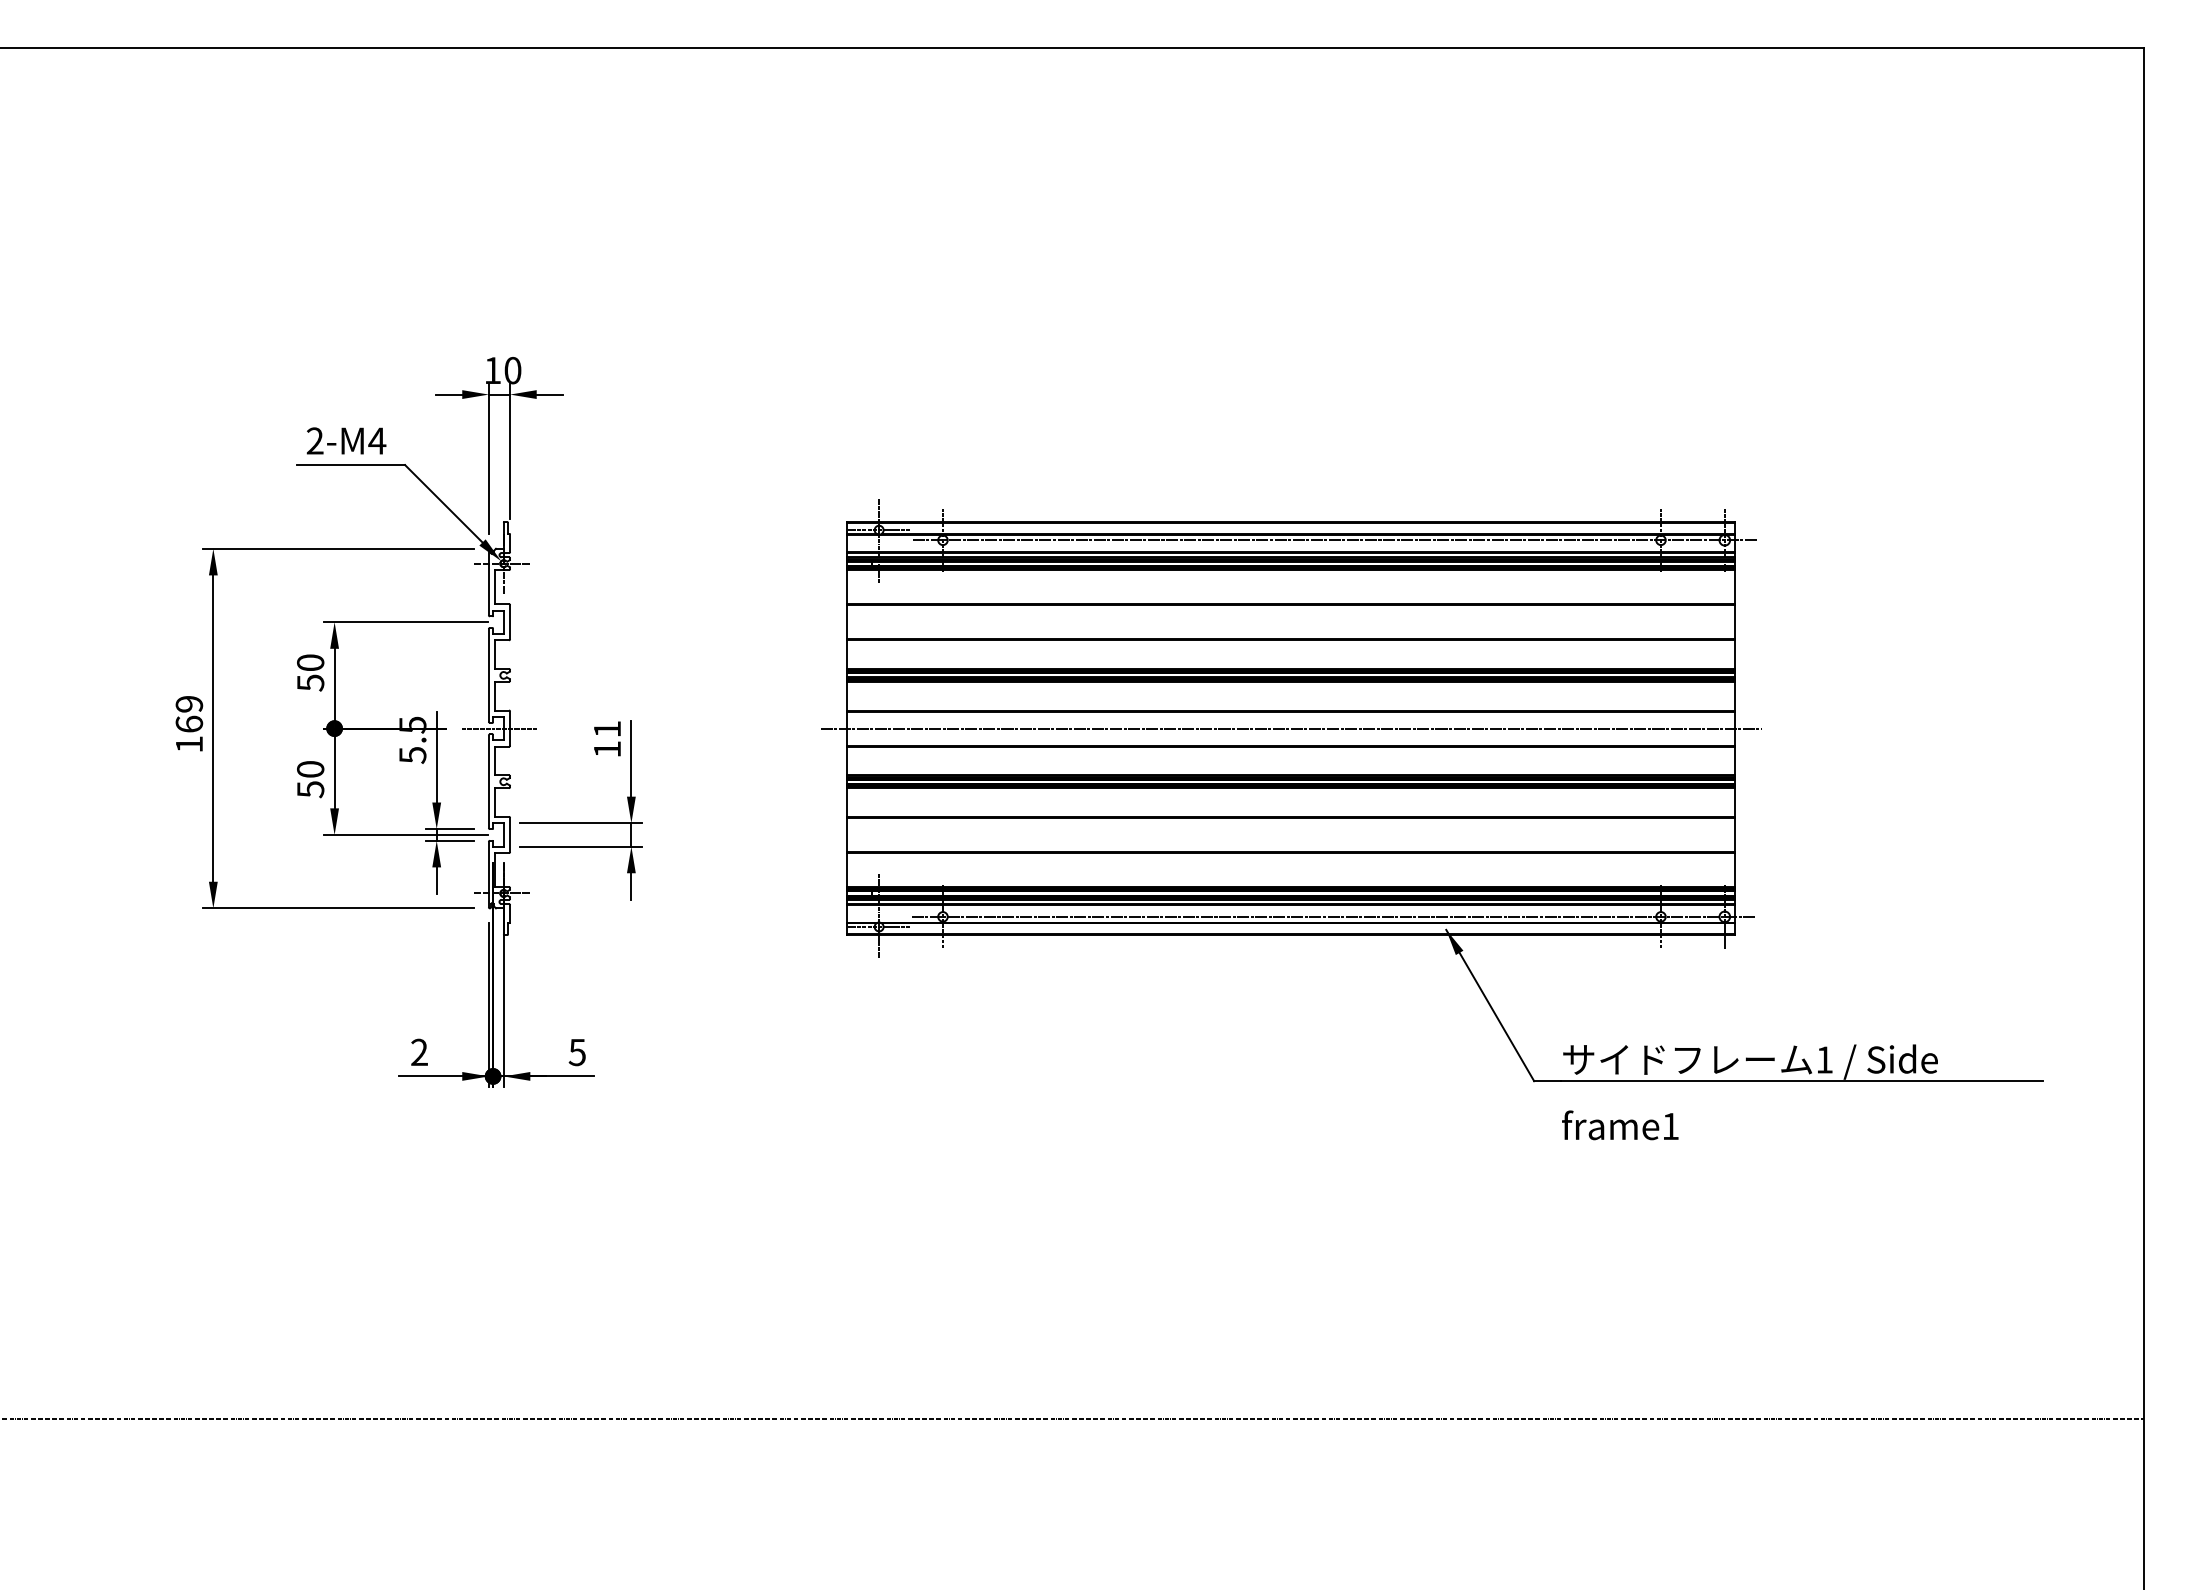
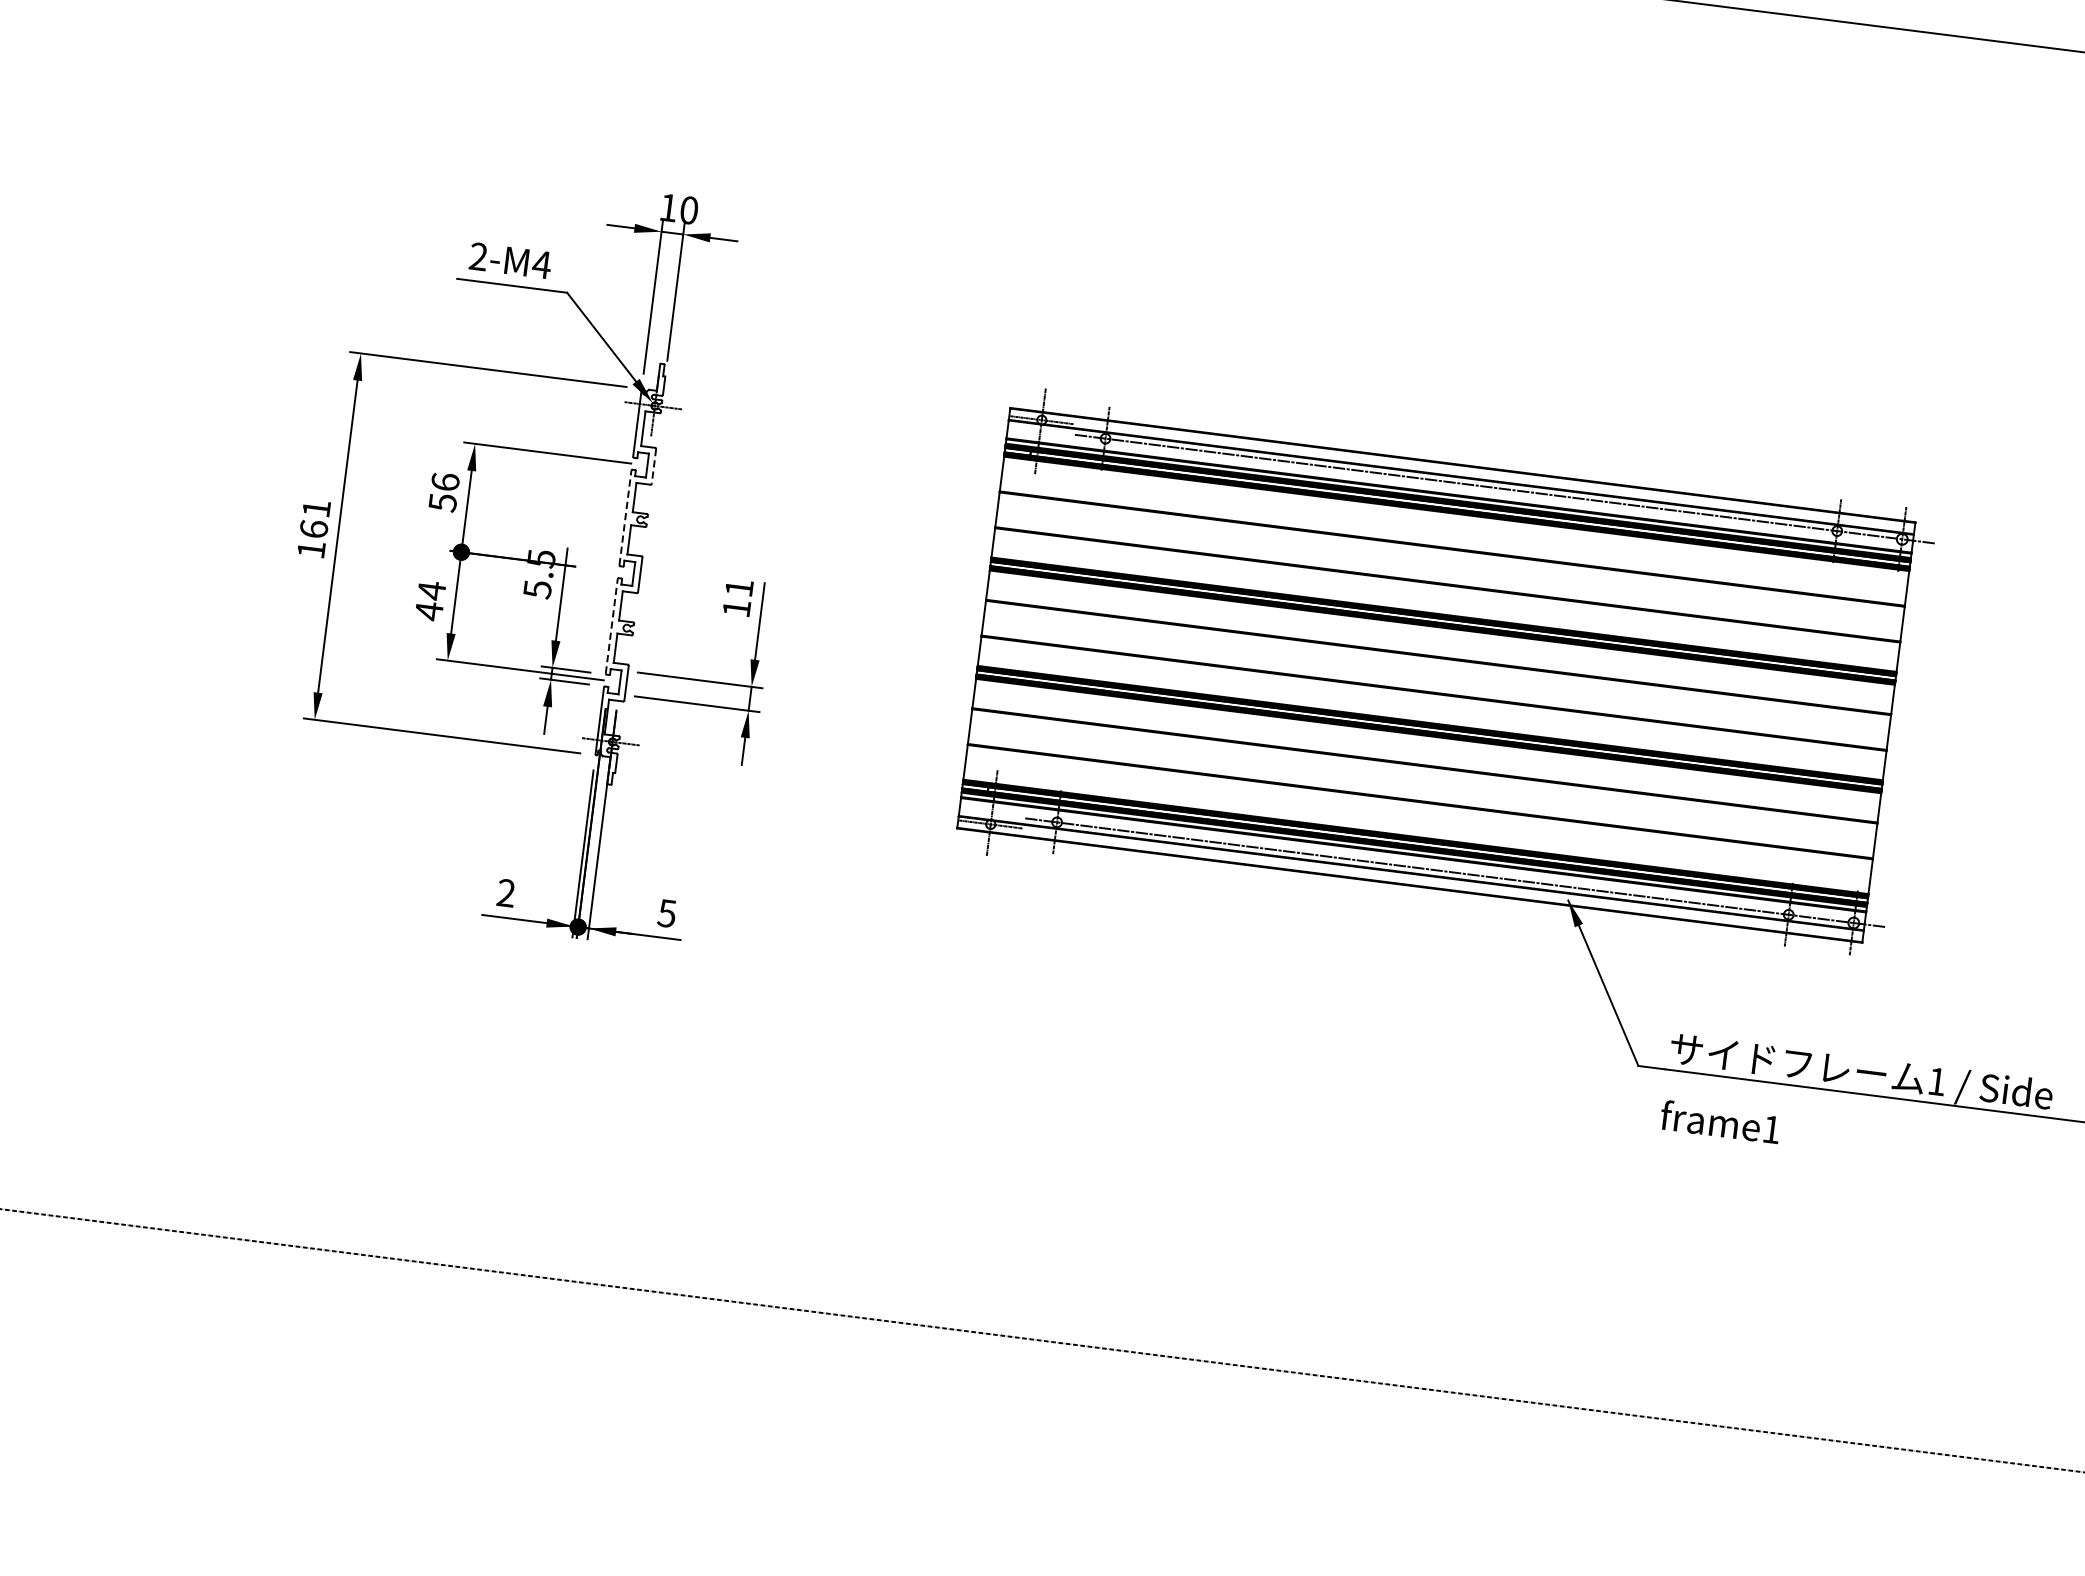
line: (510, 622) -> (654, 466), solid -> dashed
text: (310, 662) -> (445, 481), 50 -> 56
line: (488, 674) -> (625, 516), solid -> dashed
text: (189, 704) -> (316, 509), 169 -> 161
line: (499, 728) -> (629, 573), removed
line: (1291, 728) -> (1436, 675), removed
text: (310, 779) -> (430, 601), 50 -> 44
line: (488, 781) -> (611, 625), solid -> dashed

